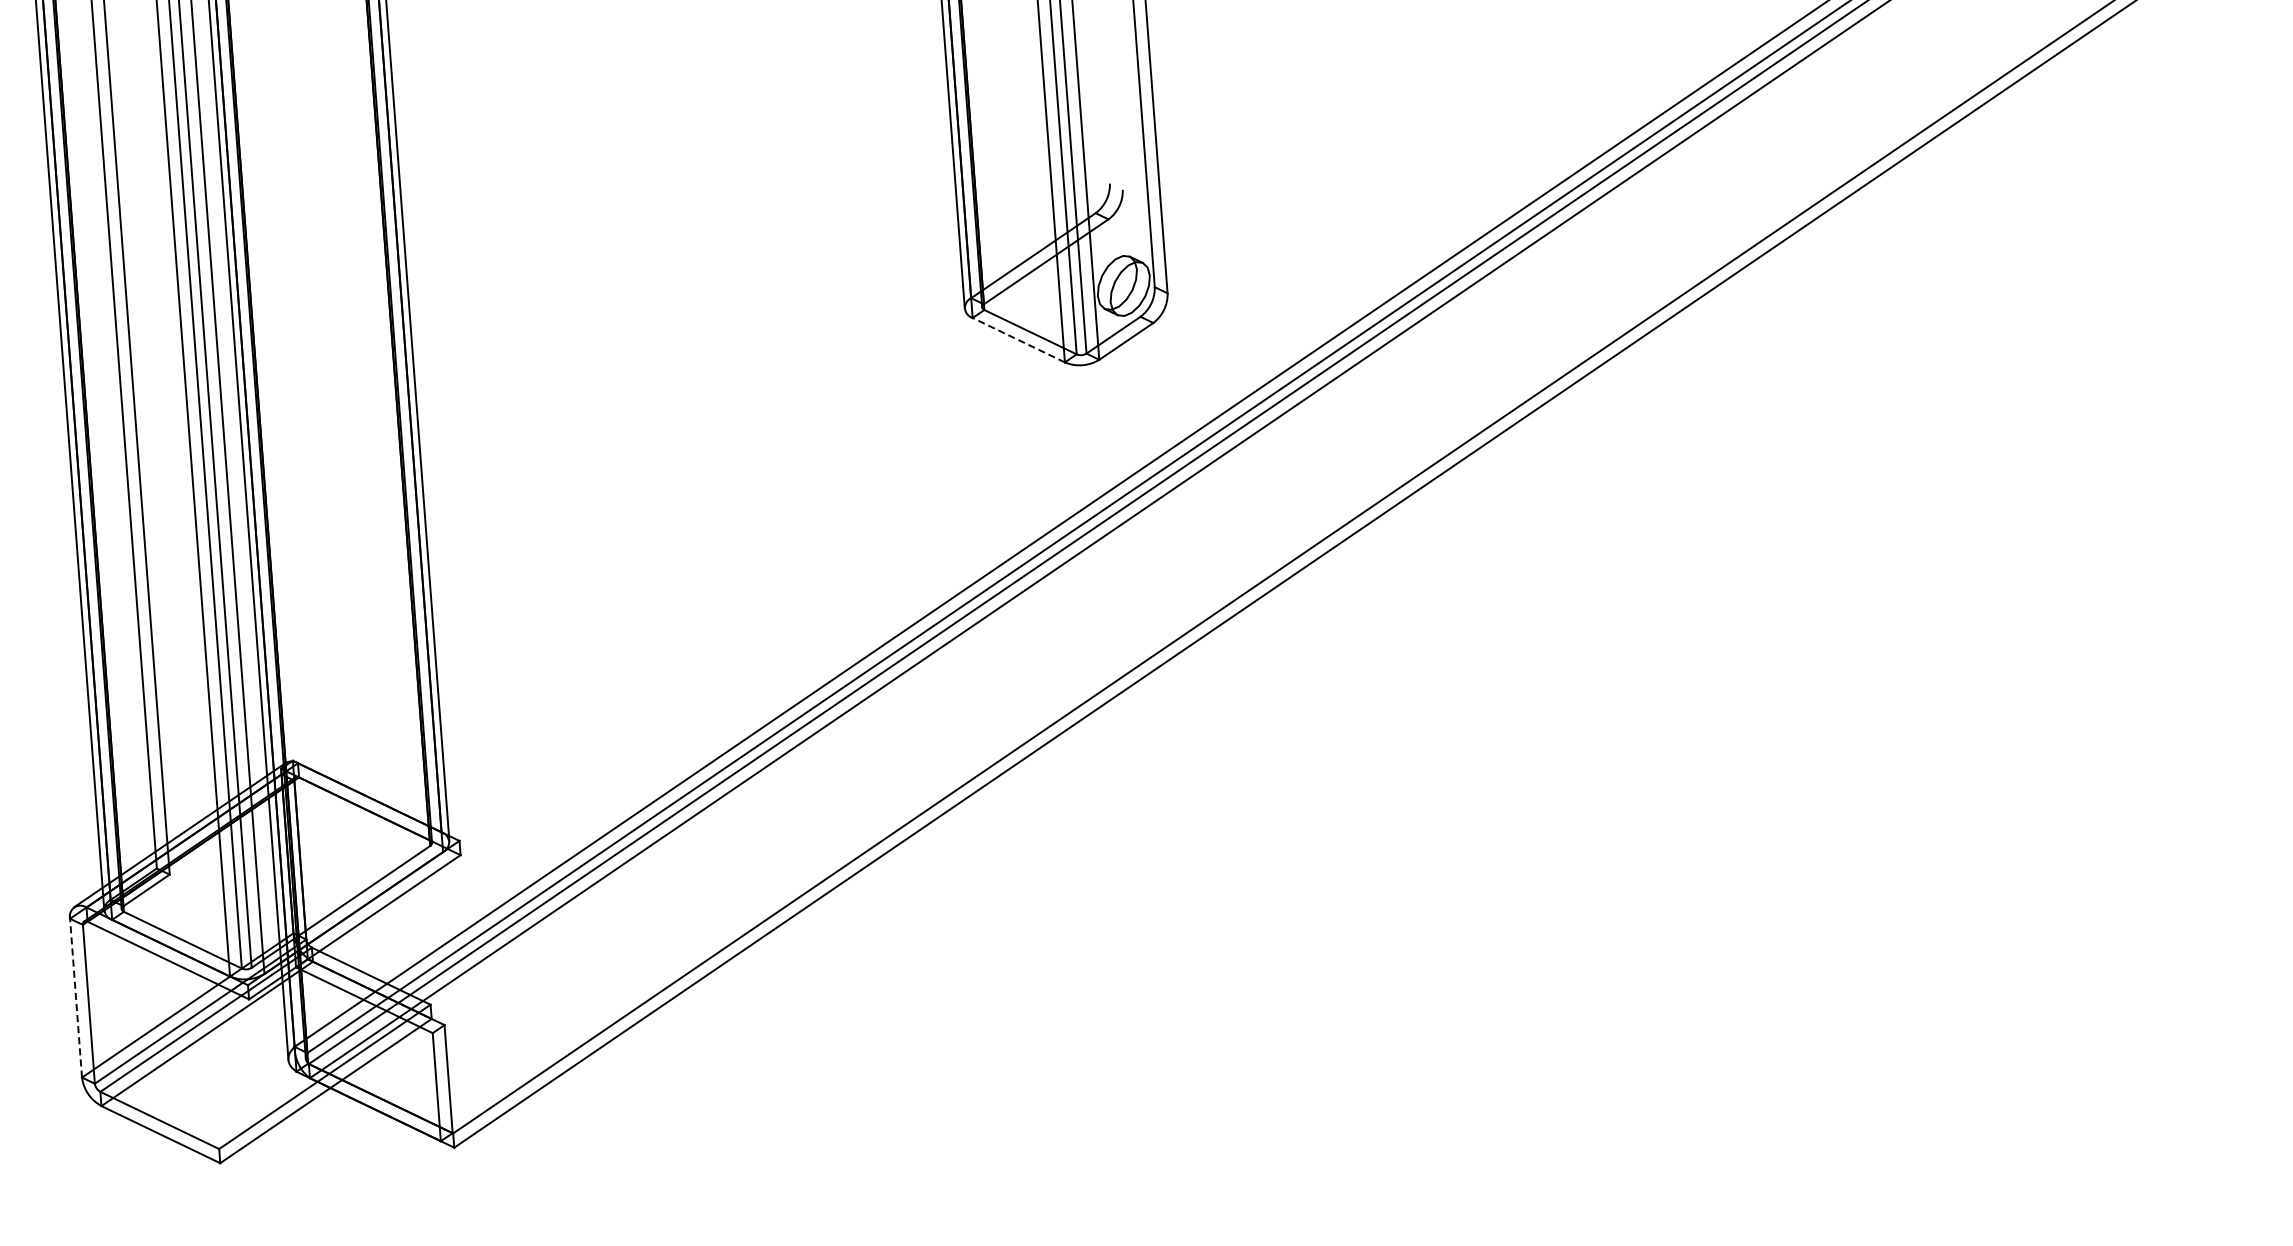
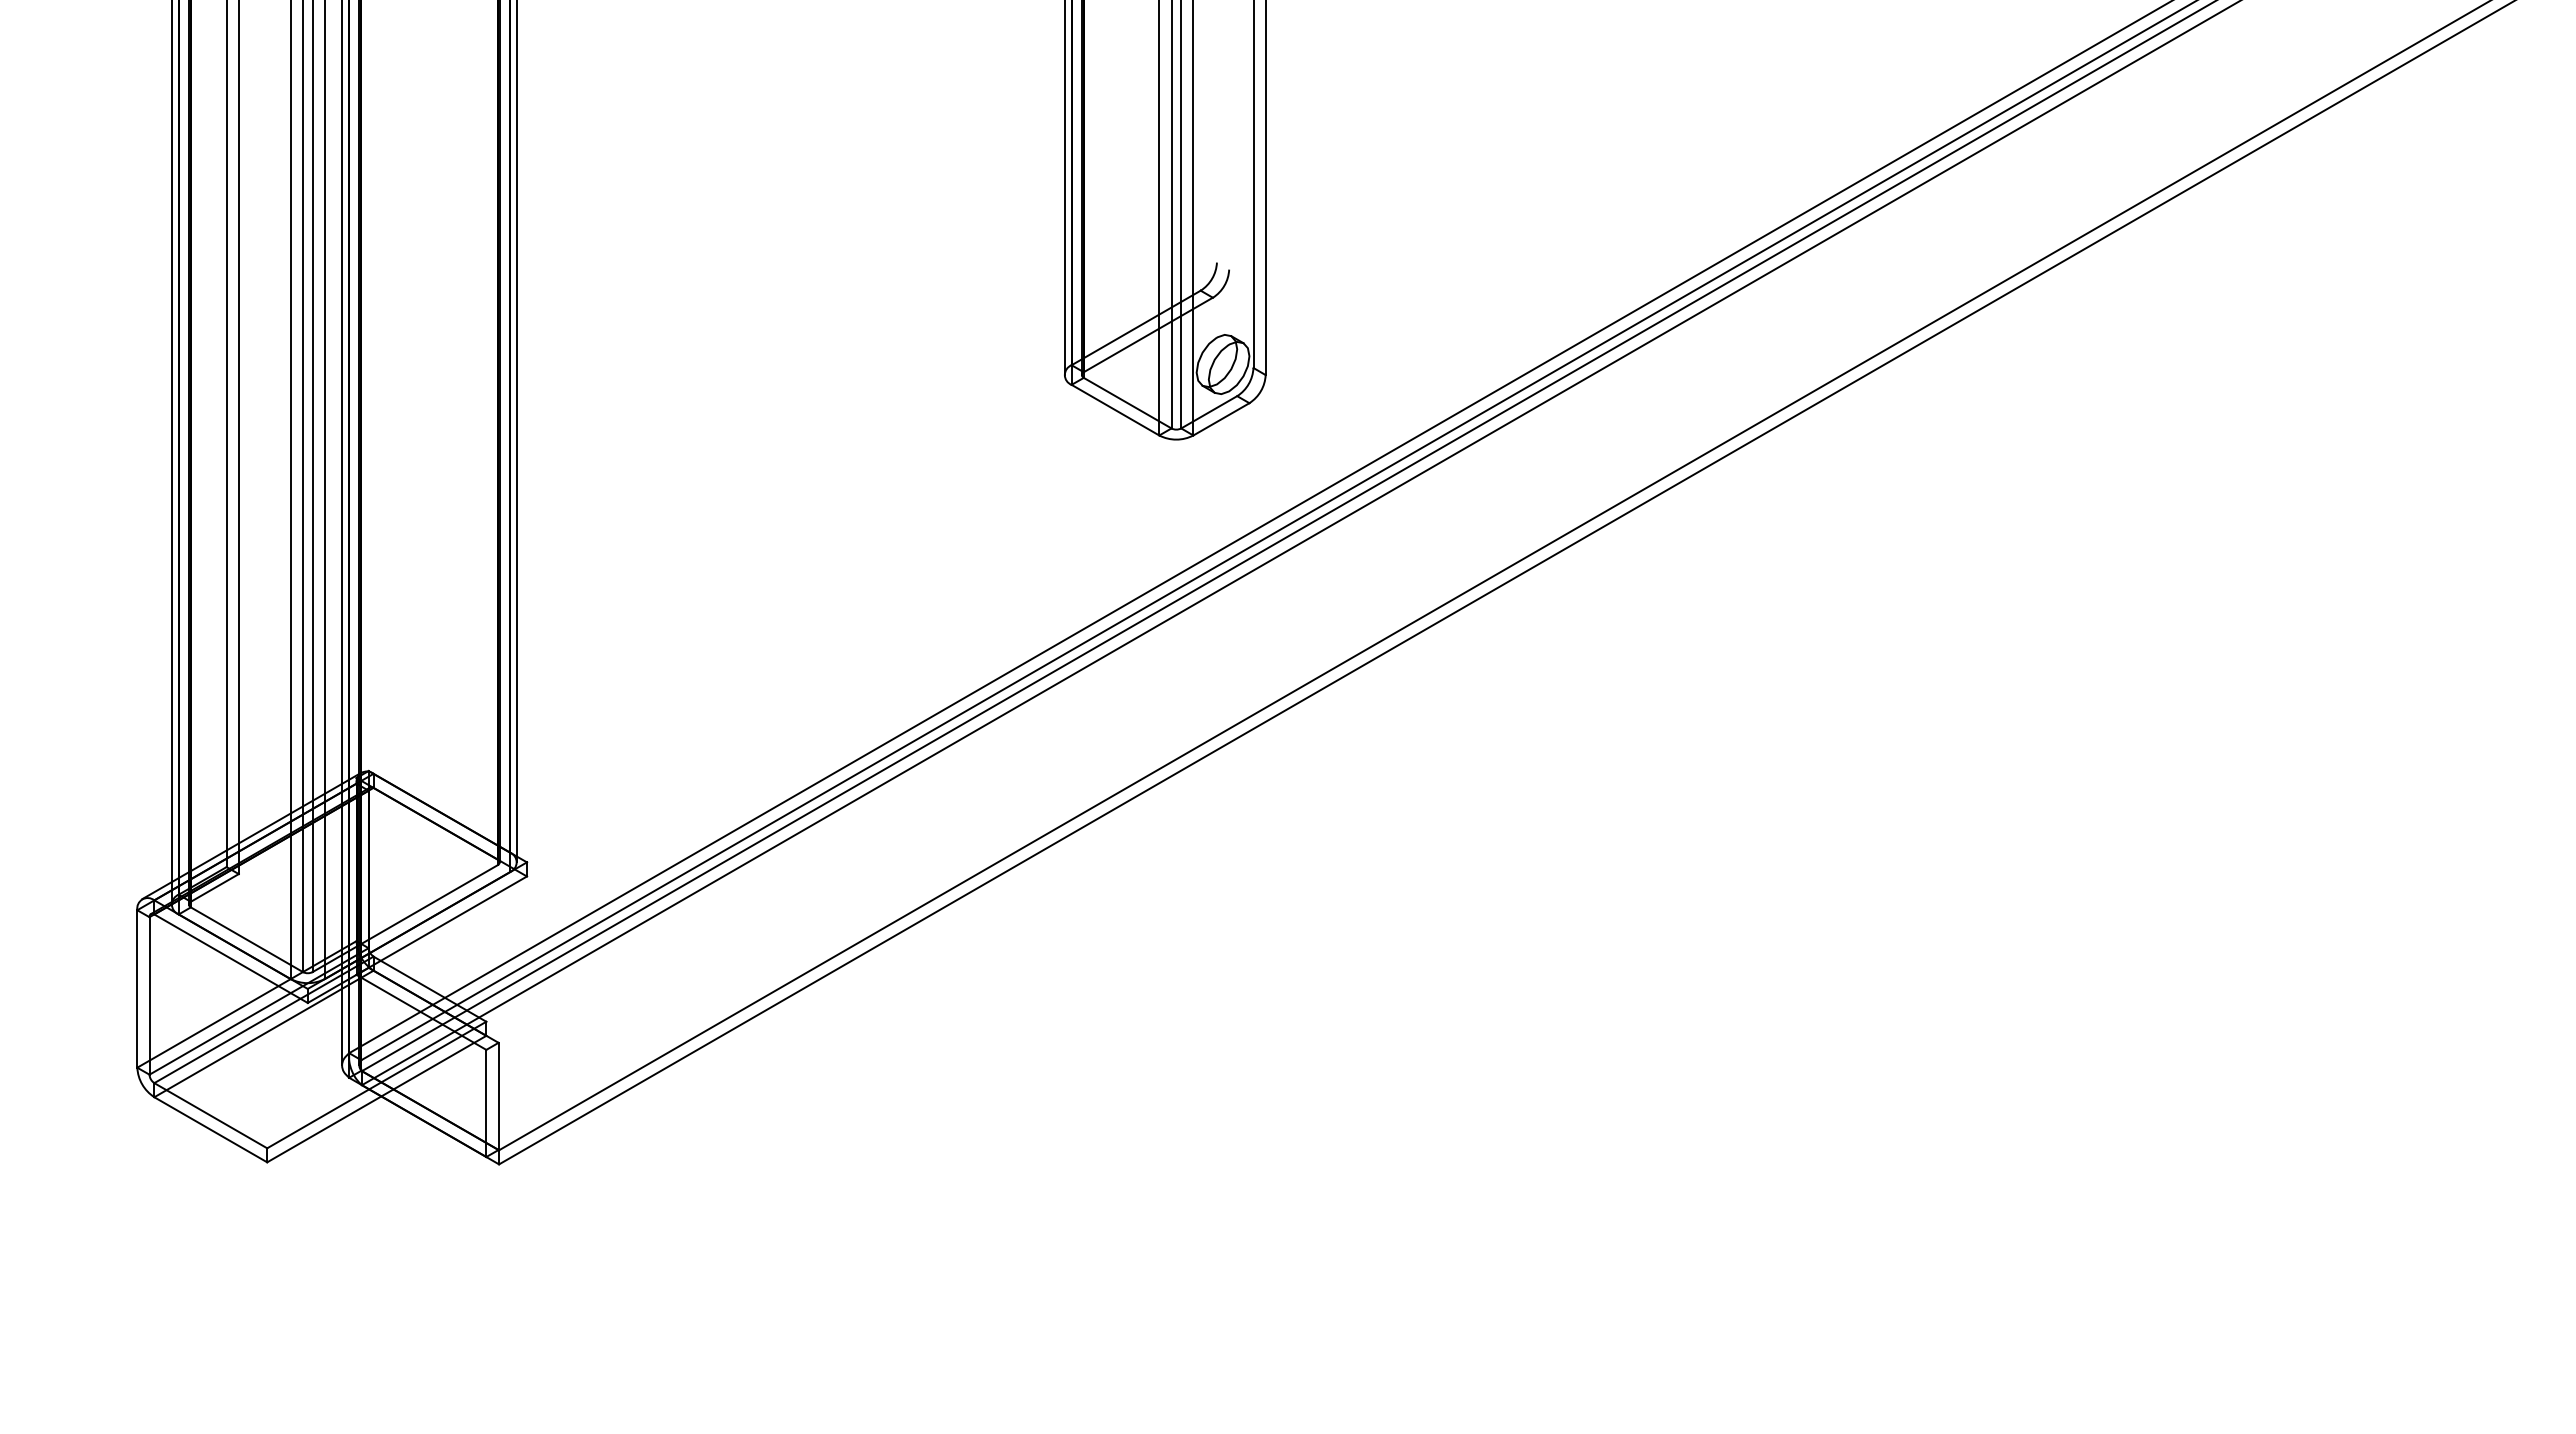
line: (1018, 340) -> (1115, 410), dashed -> solid
line: (76, 997) -> (137, 988), dashed -> solid

